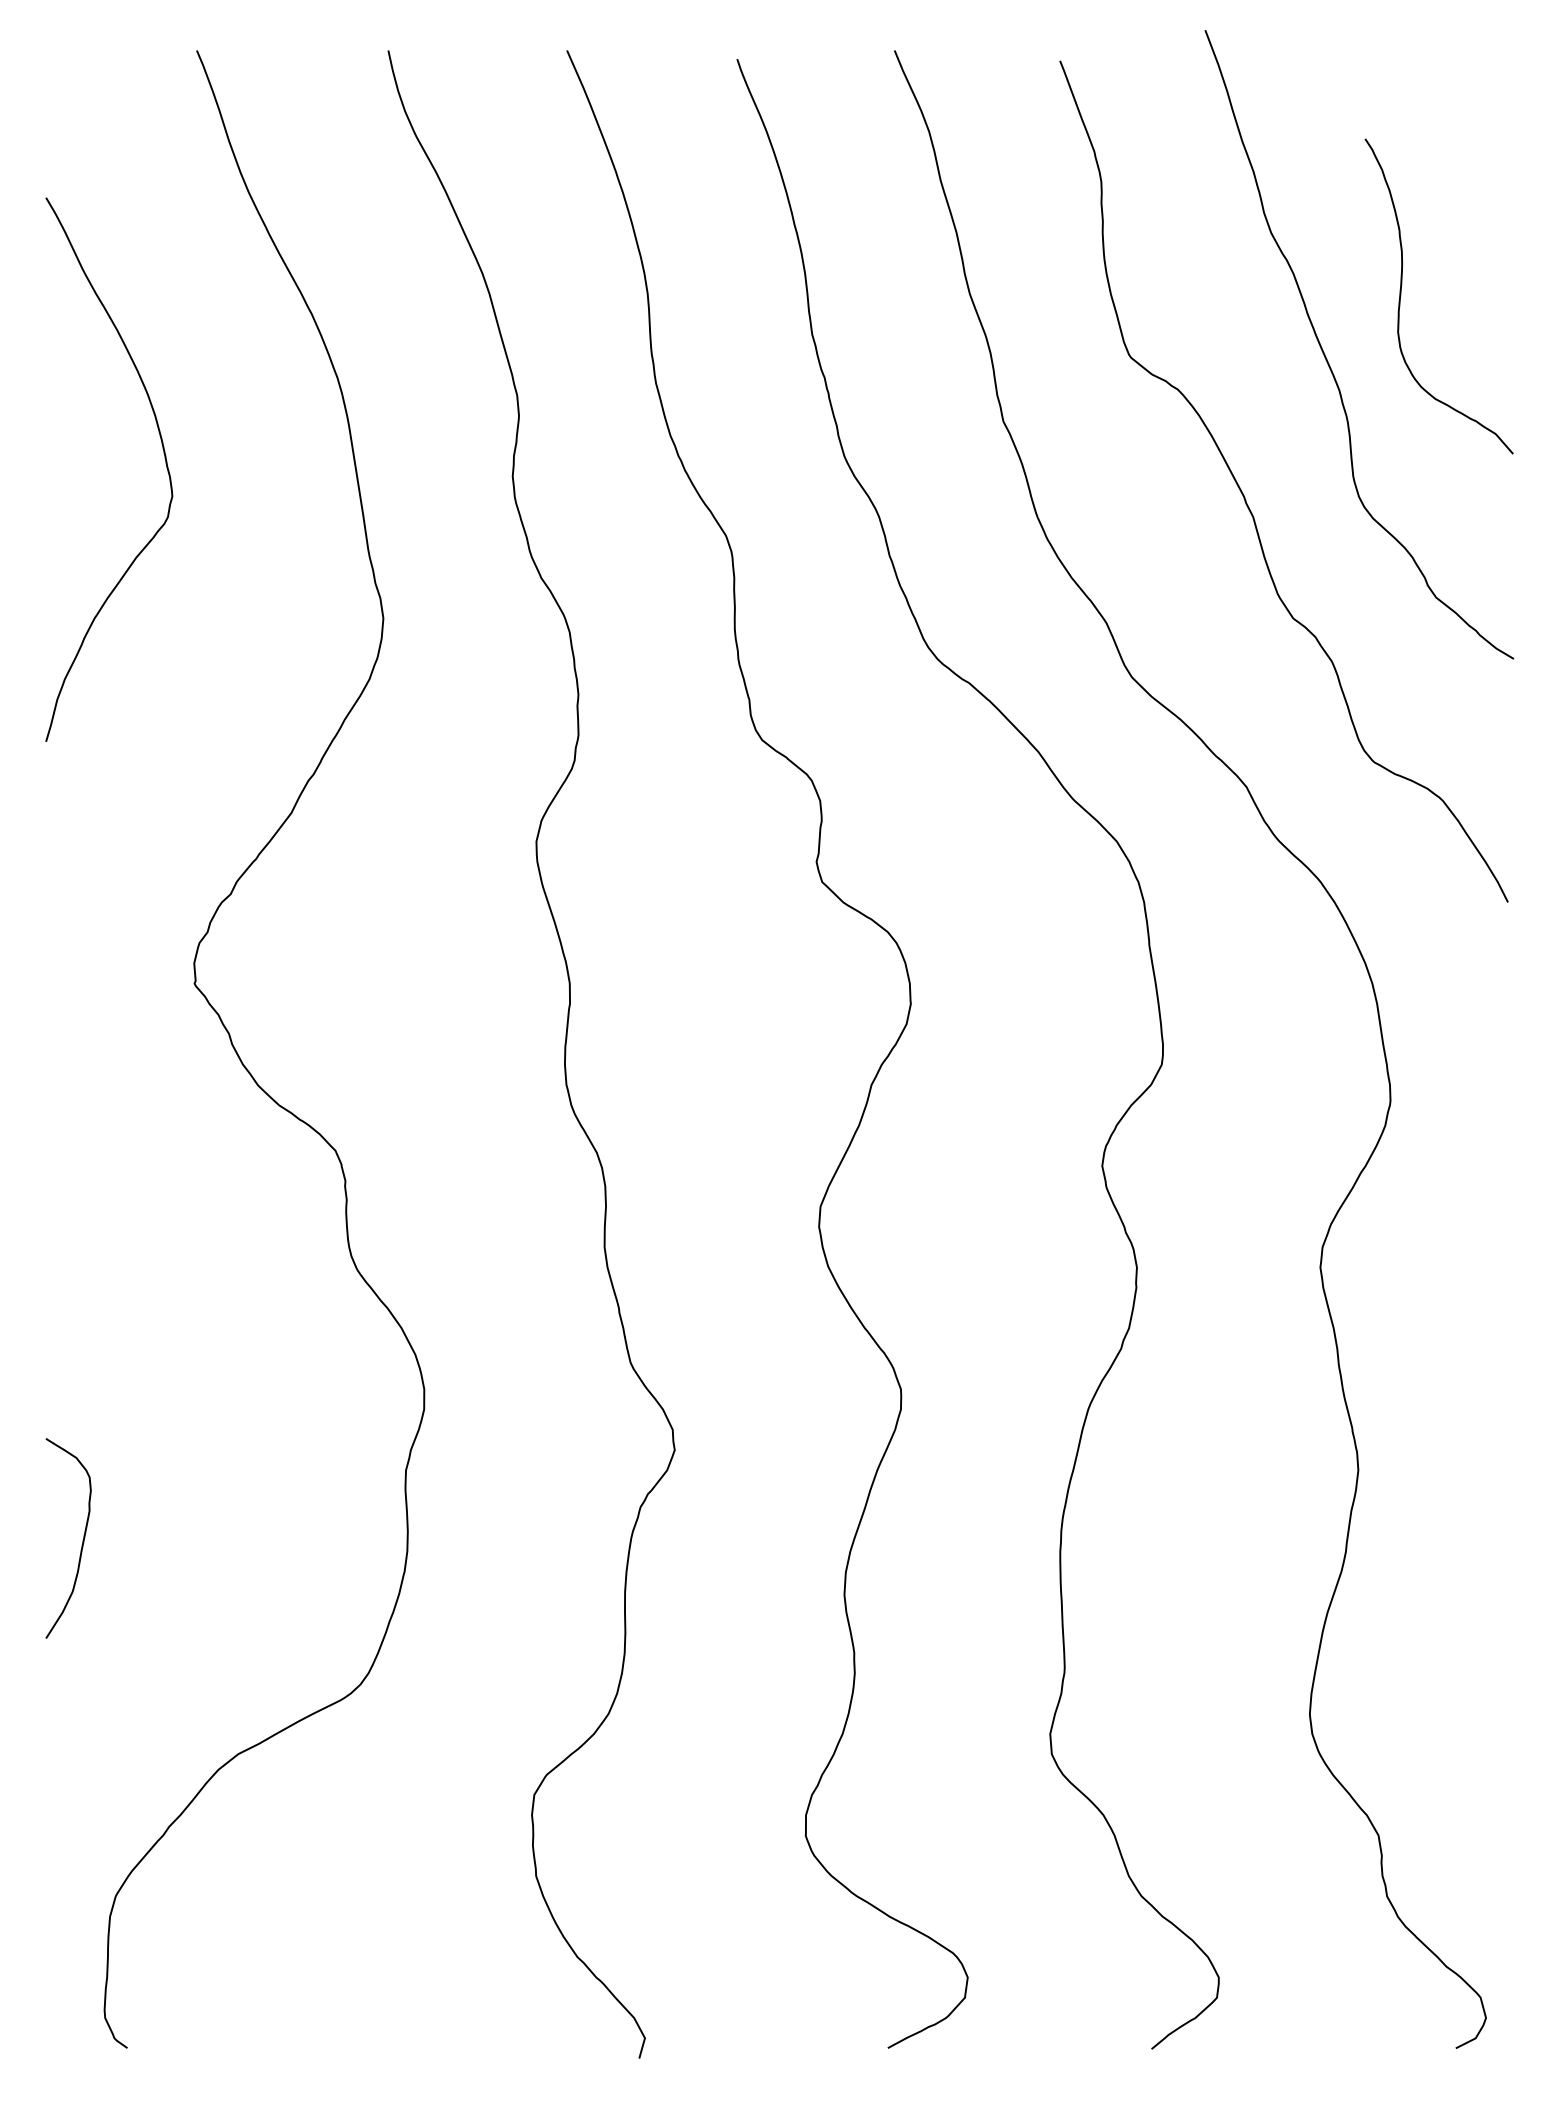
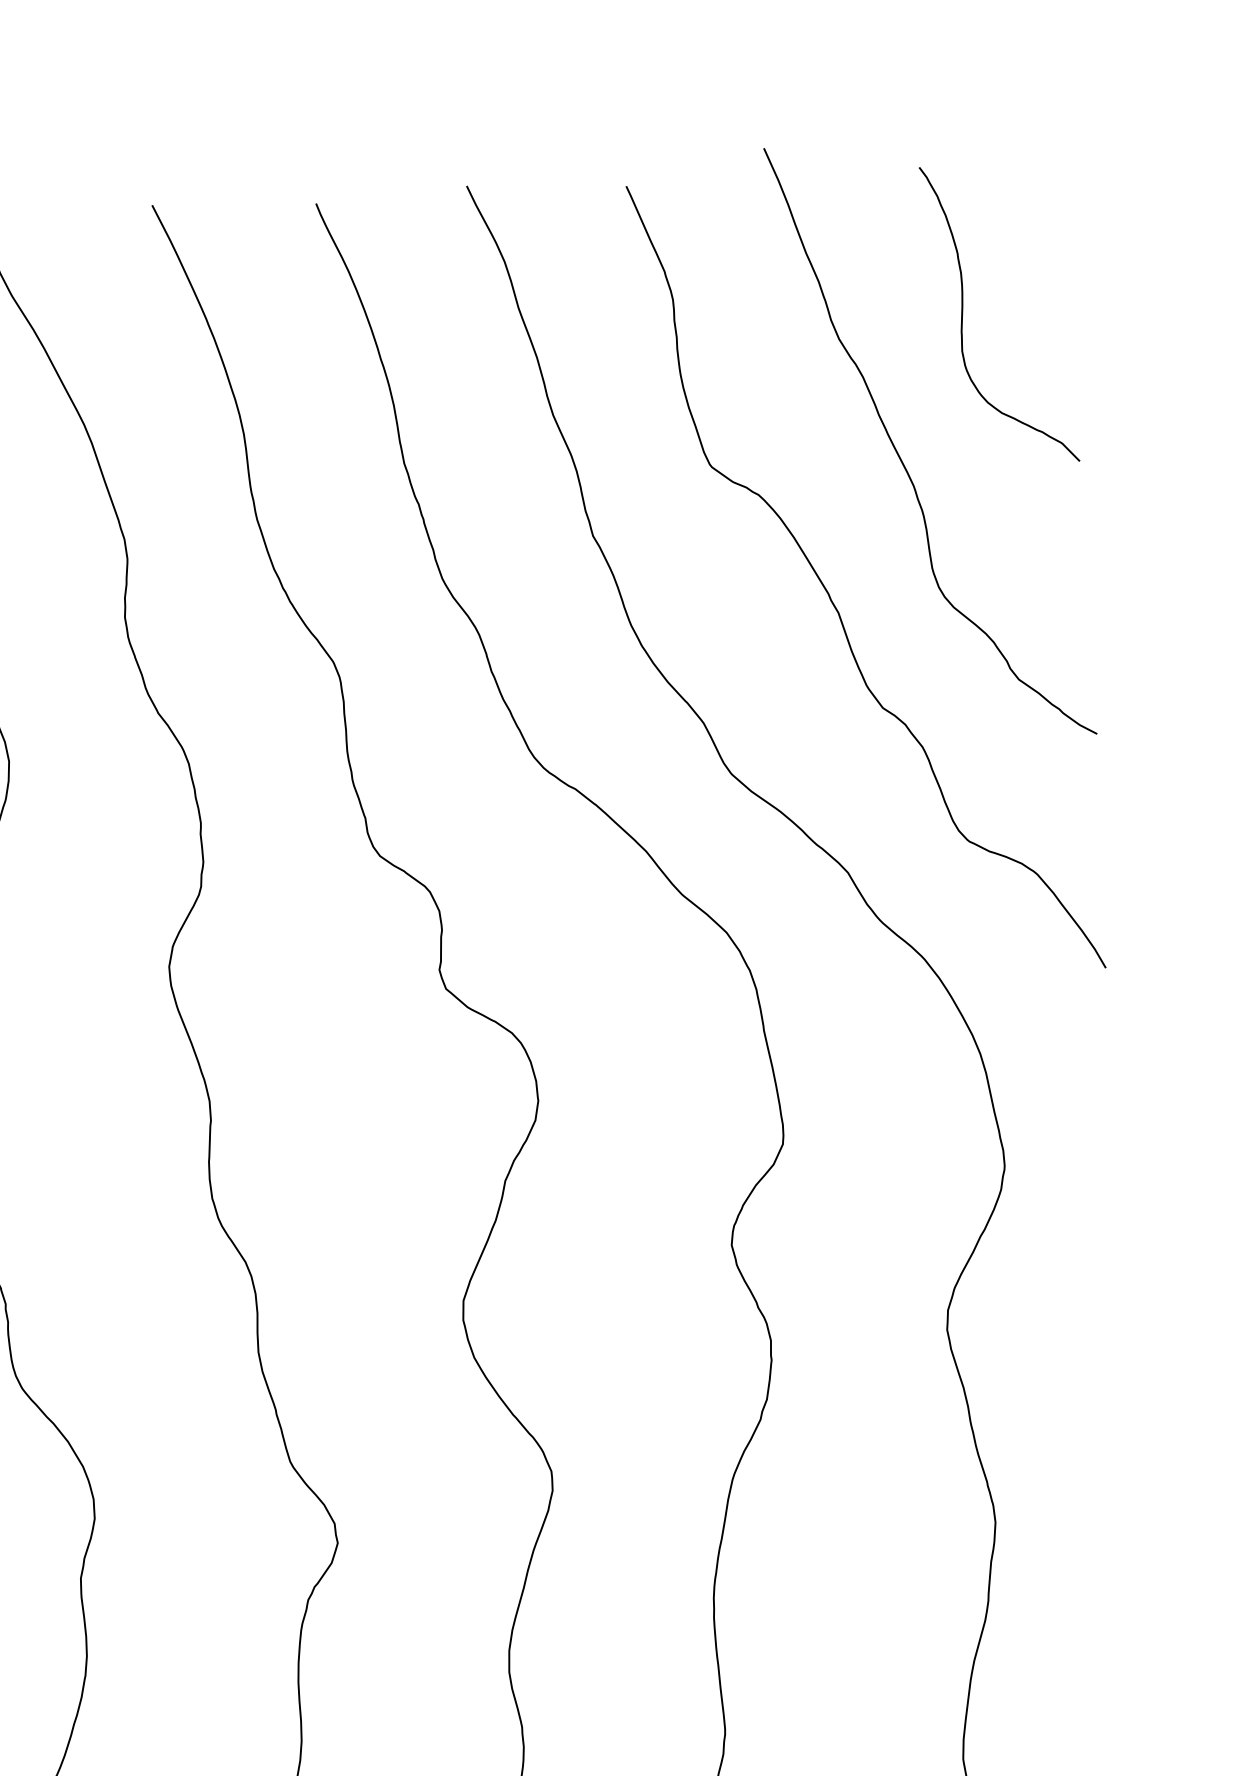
curve: (1401, 296) -> (963, 316), moved

